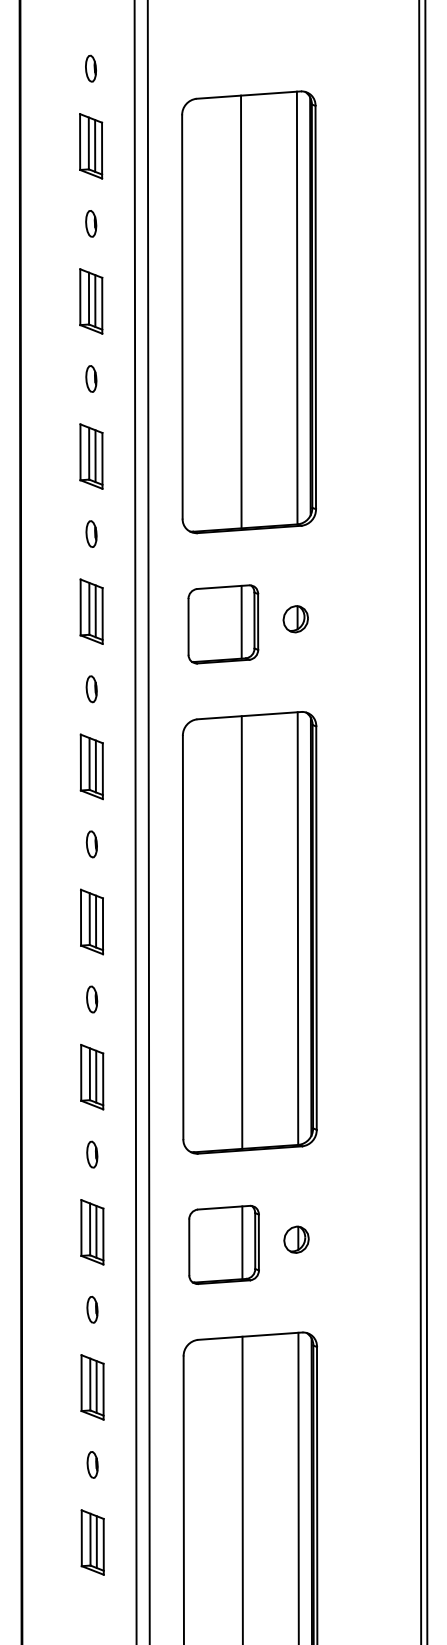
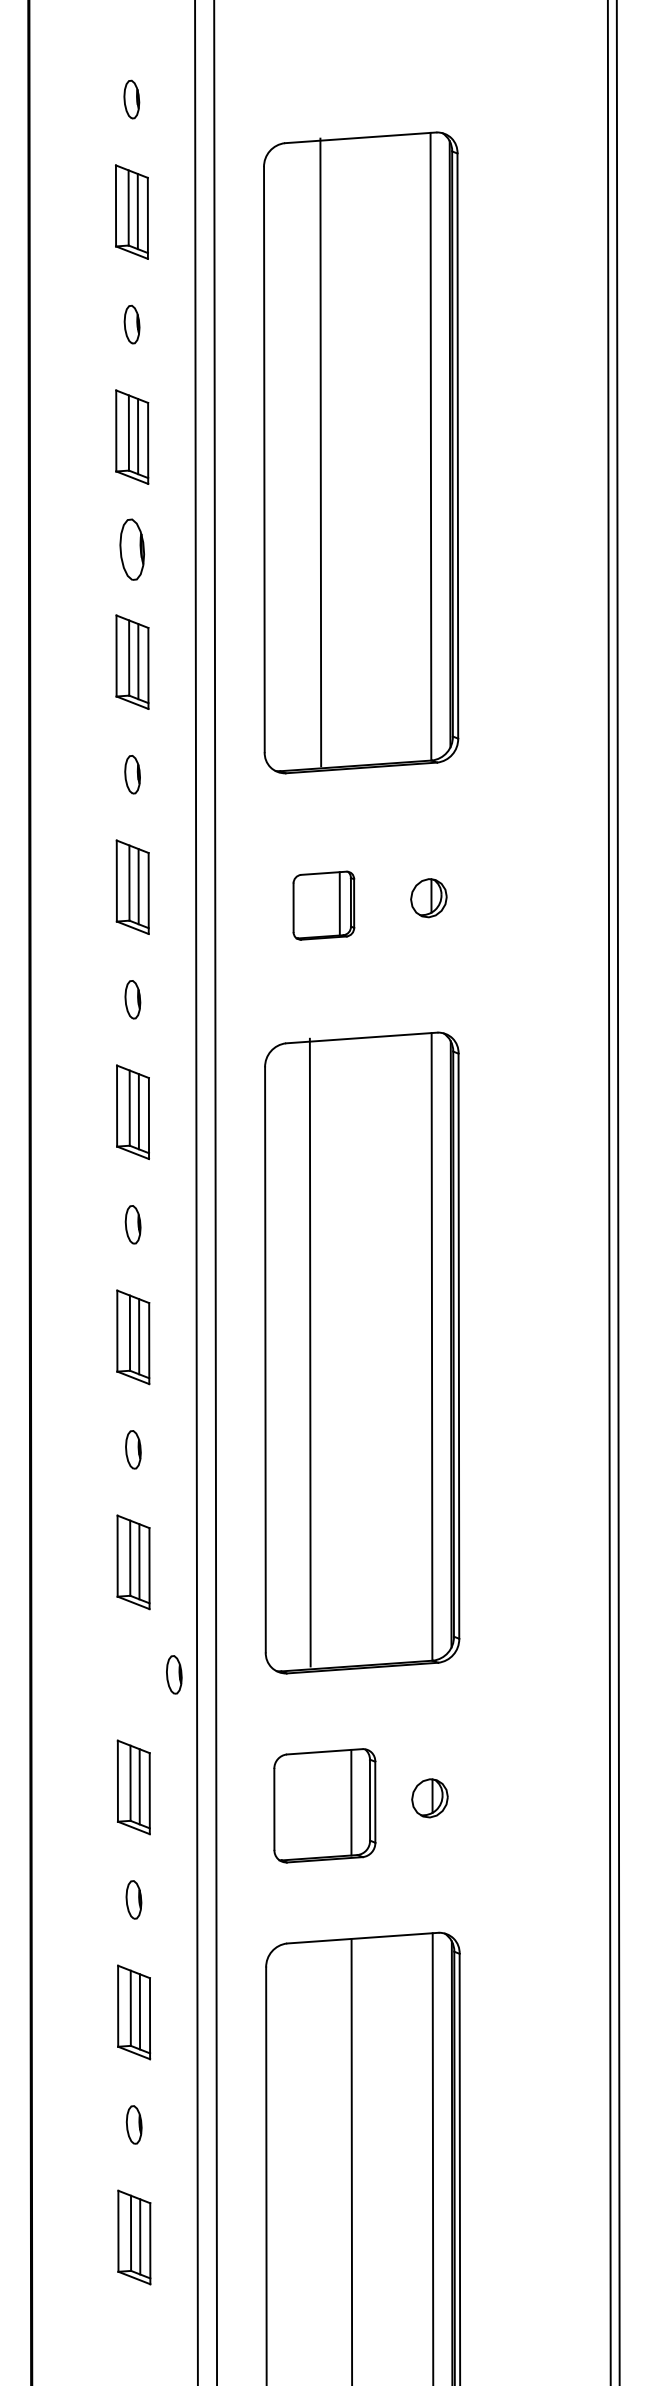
line: (241, 311) -> (321, 451), moved
part: (91, 378) -> (132, 548), size x1.6
part: (223, 624) -> (324, 905), size x0.6
line: (241, 932) -> (309, 1352), moved
part: (92, 1154) -> (174, 1674), moved

